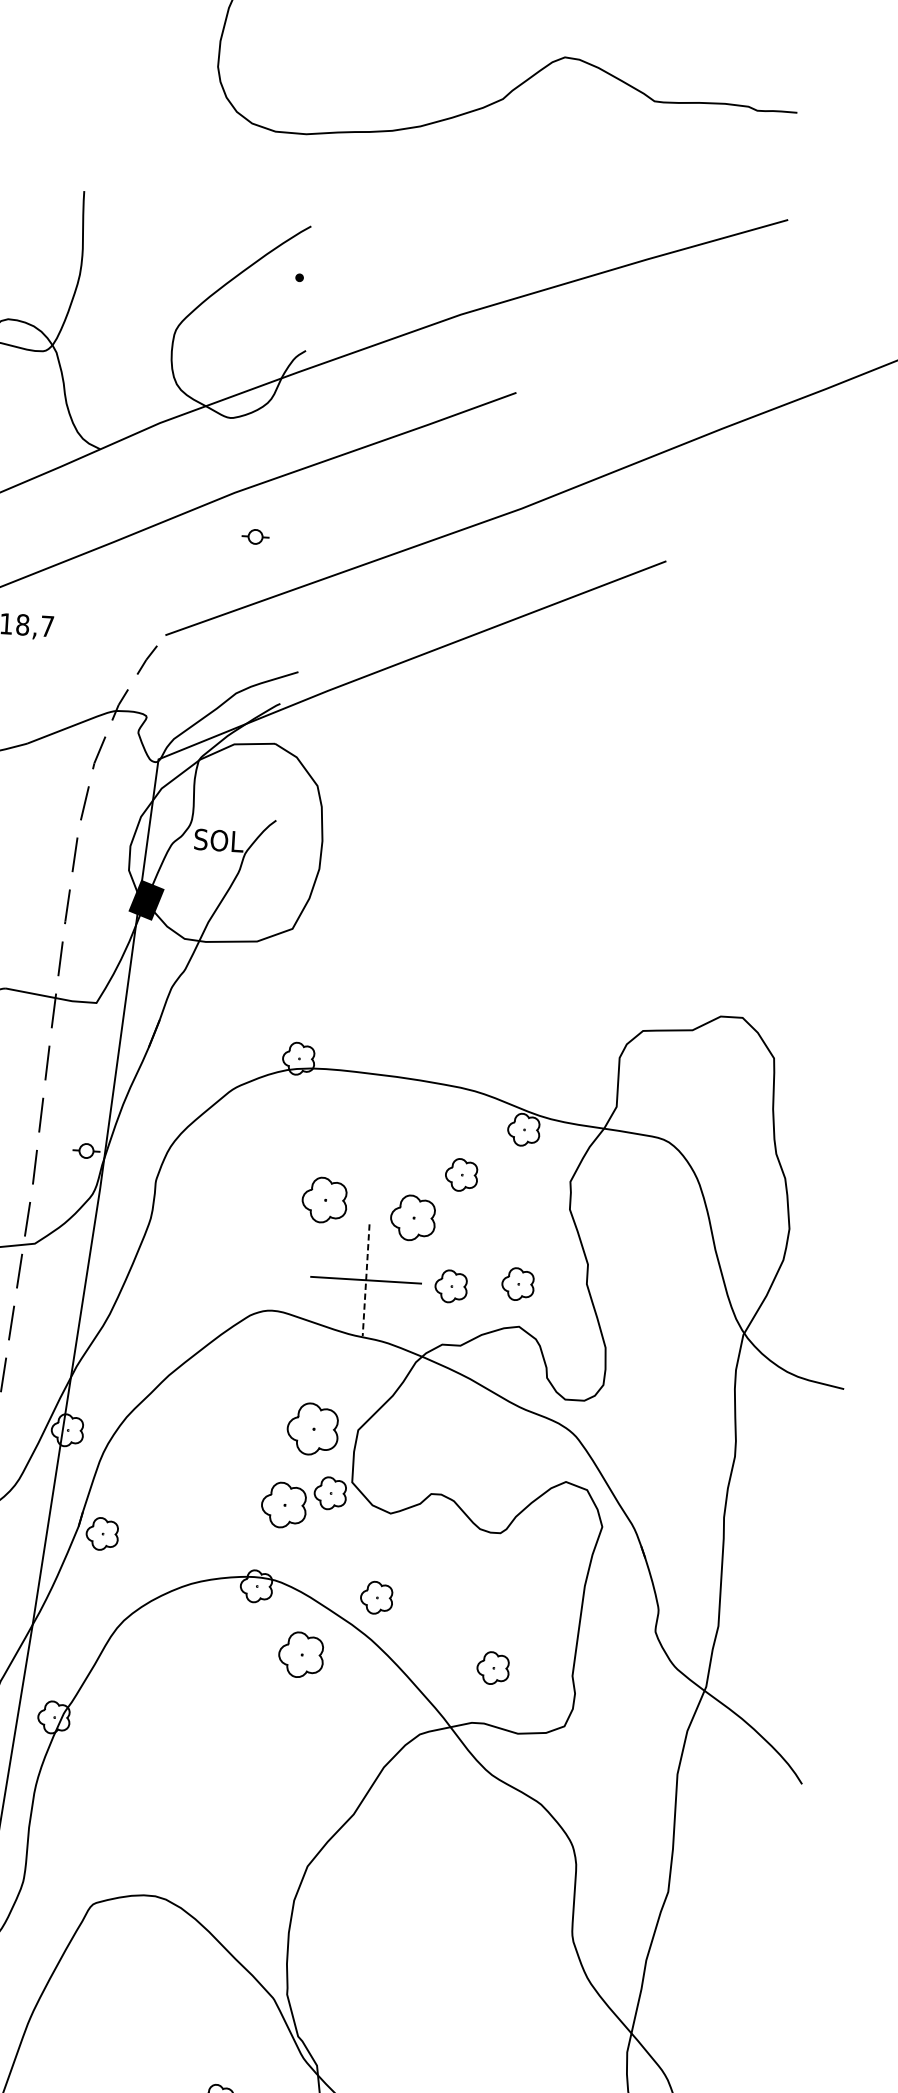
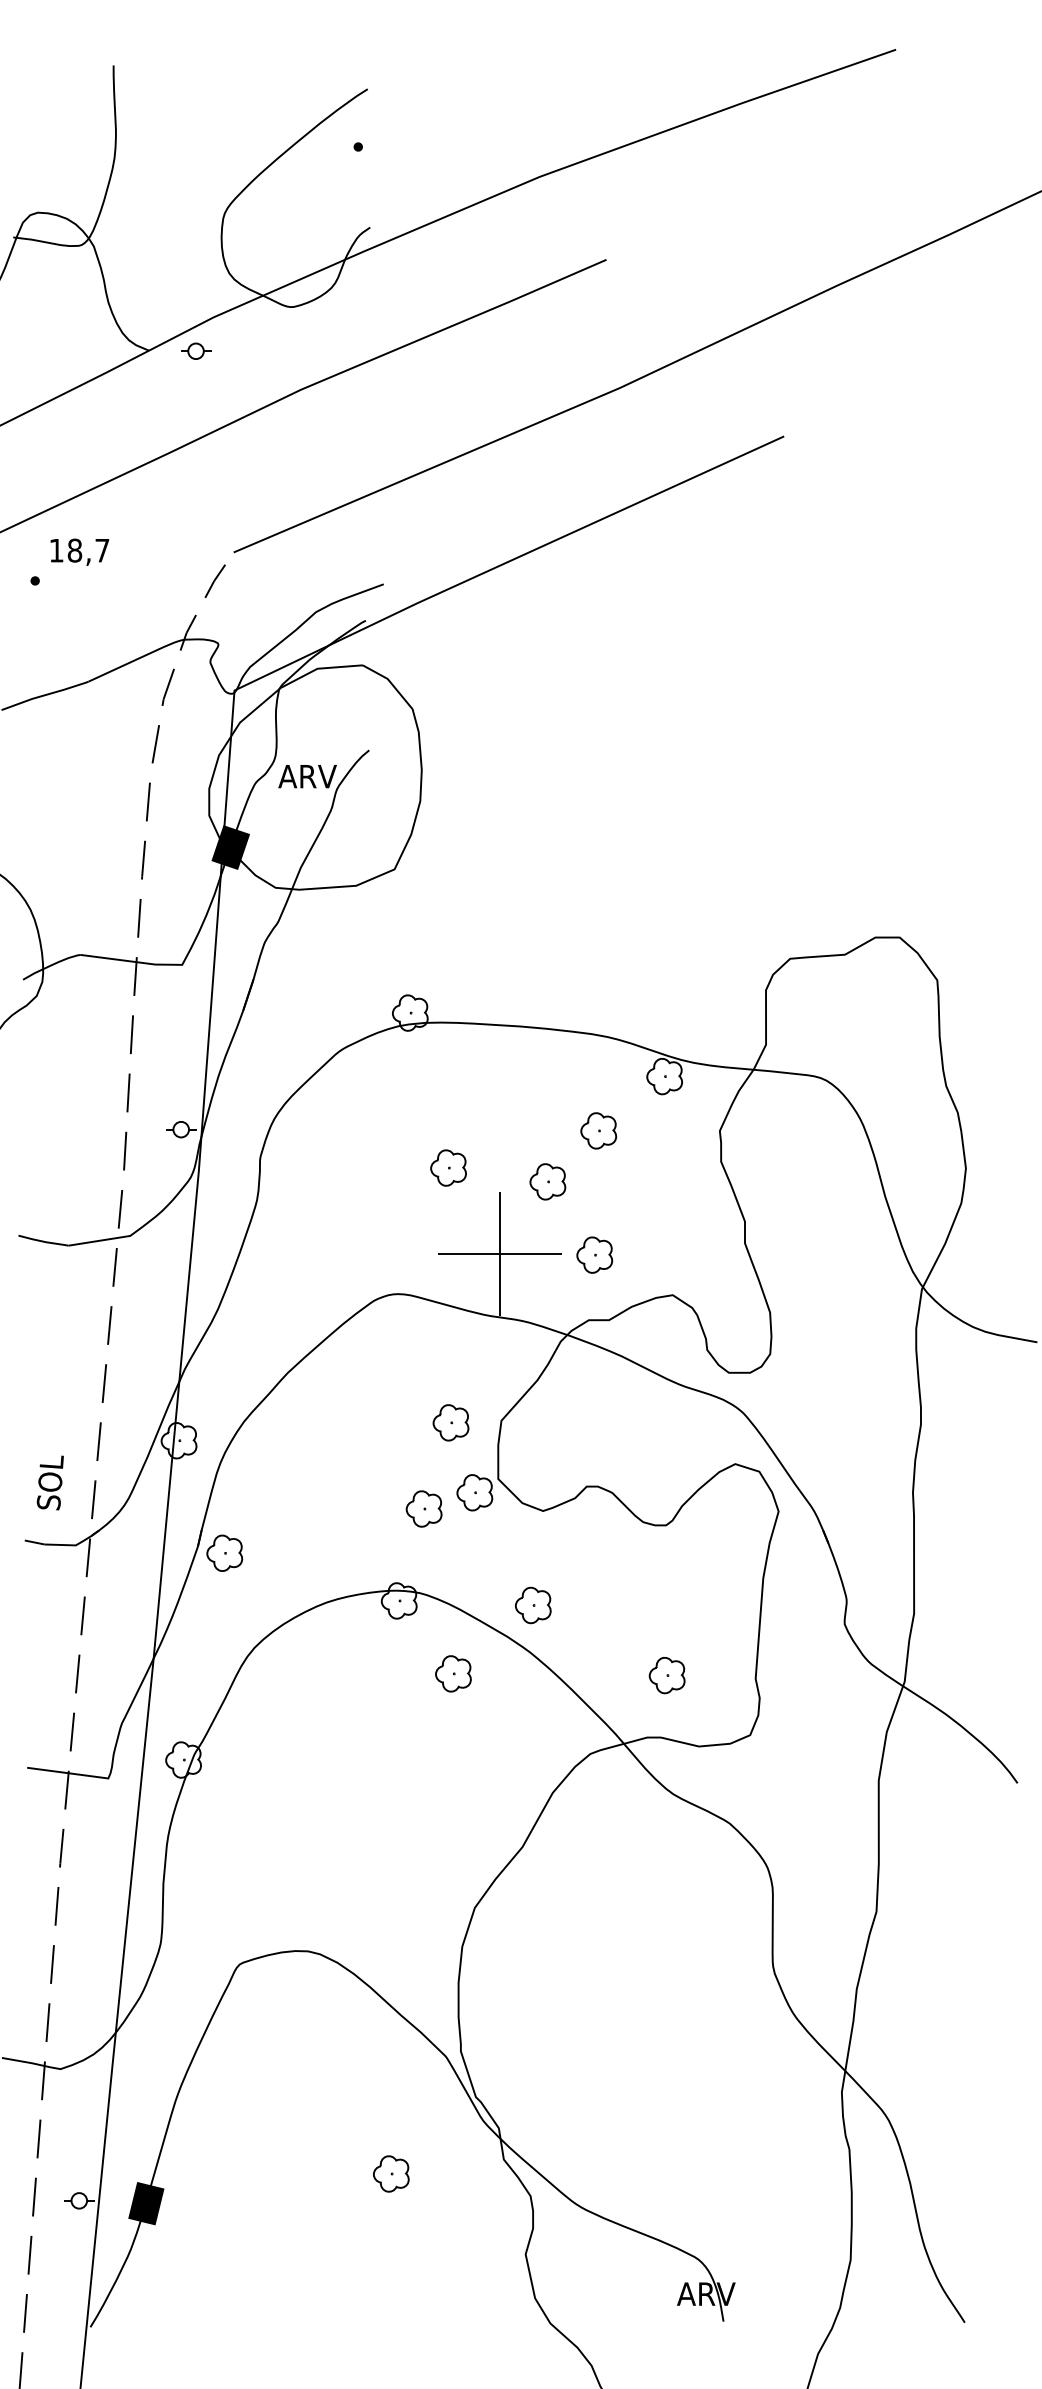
part: (256, 536) -> (196, 350), moved
text: (219, 840) -> (307, 776), SOL -> ARV
part: (324, 1199) -> (448, 1167), size x0.71
part: (412, 1217) -> (547, 1181), size x0.71
line: (366, 1280) -> (500, 1254), dashed -> solid
part: (517, 1283) -> (668, 1247), removed
part: (312, 1428) -> (450, 1422), size x0.62
part: (283, 1504) -> (423, 1508), size x0.71
part: (301, 1654) -> (453, 1673), size x0.71

